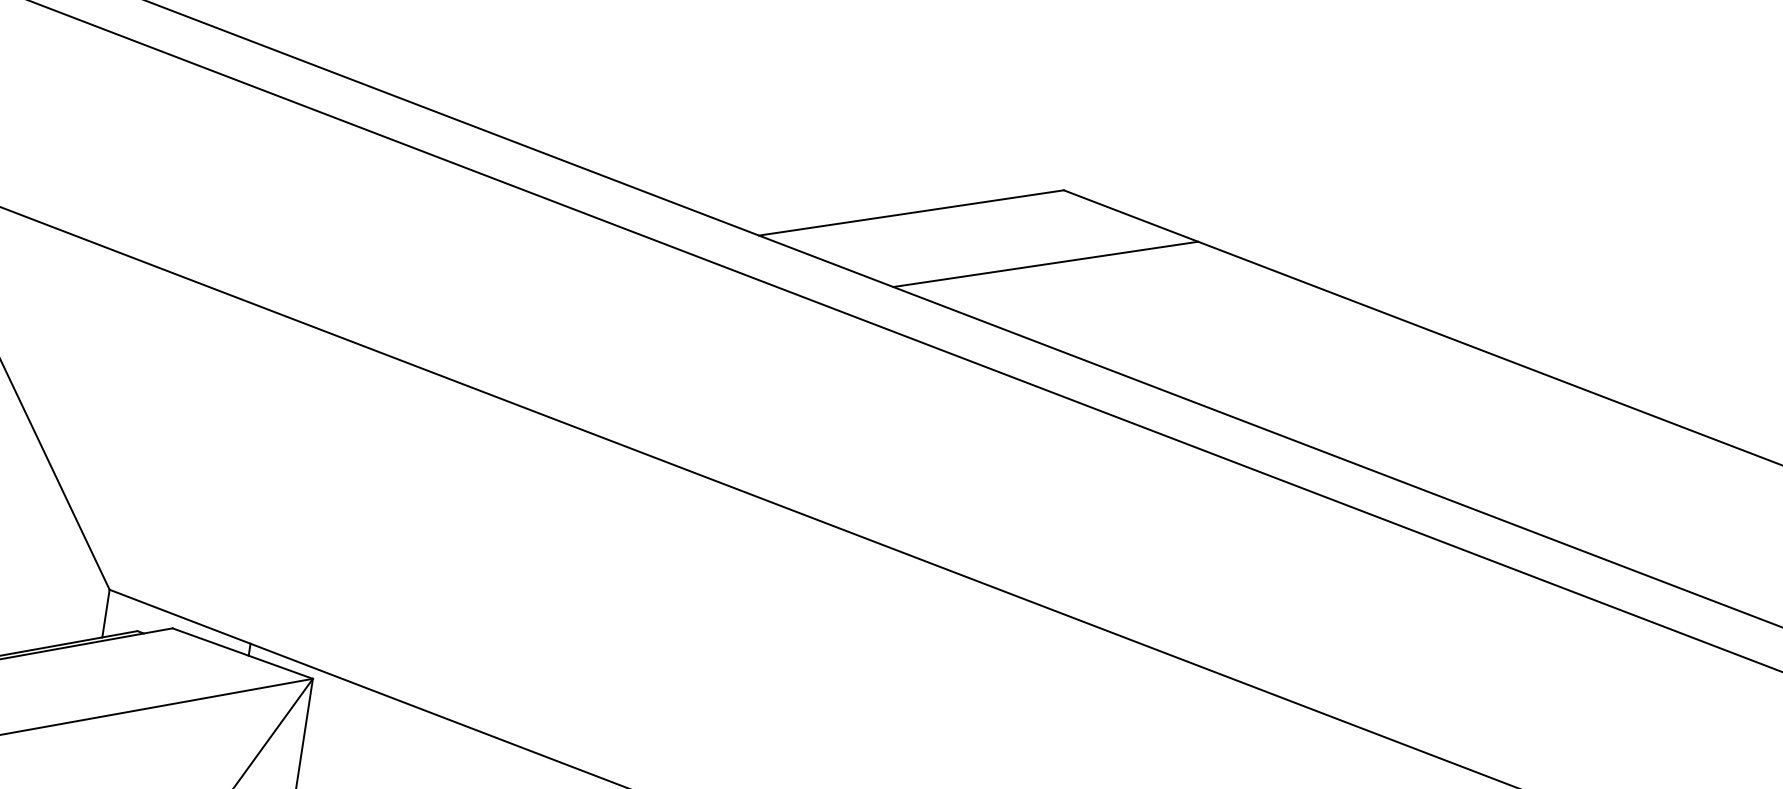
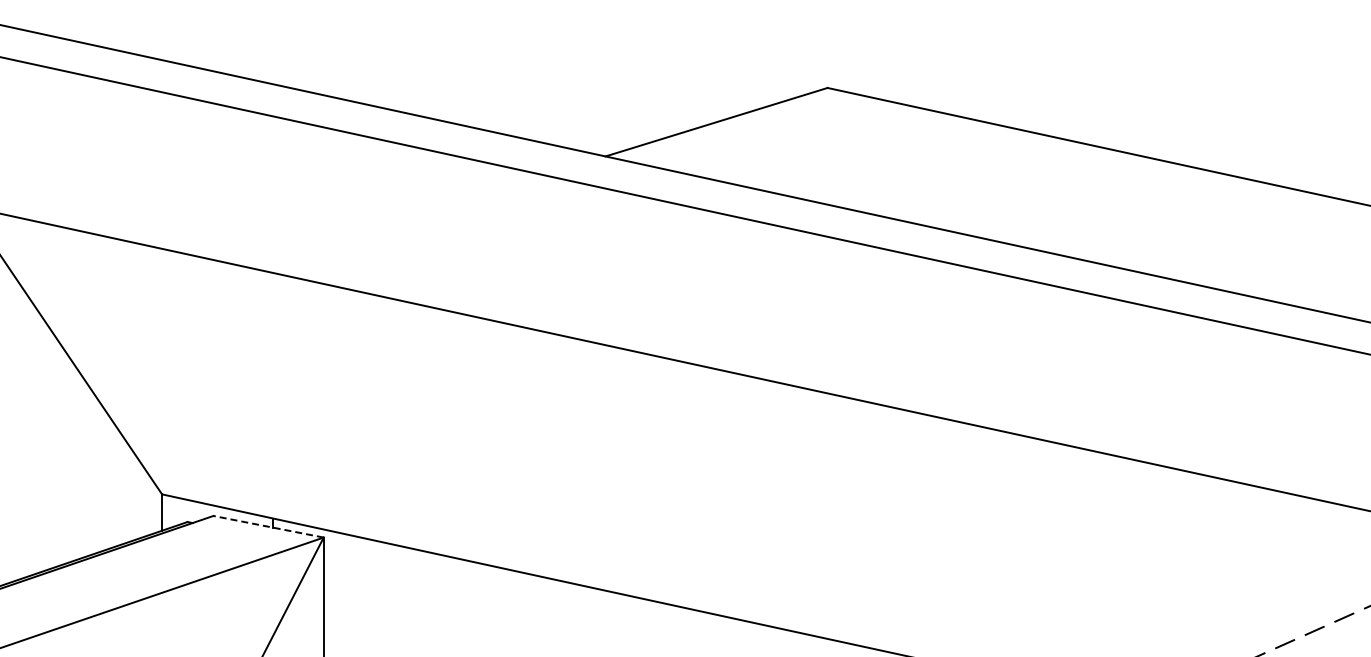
line: (1045, 263) -> (822, 144), removed
line: (242, 653) -> (268, 526), solid -> dashed

